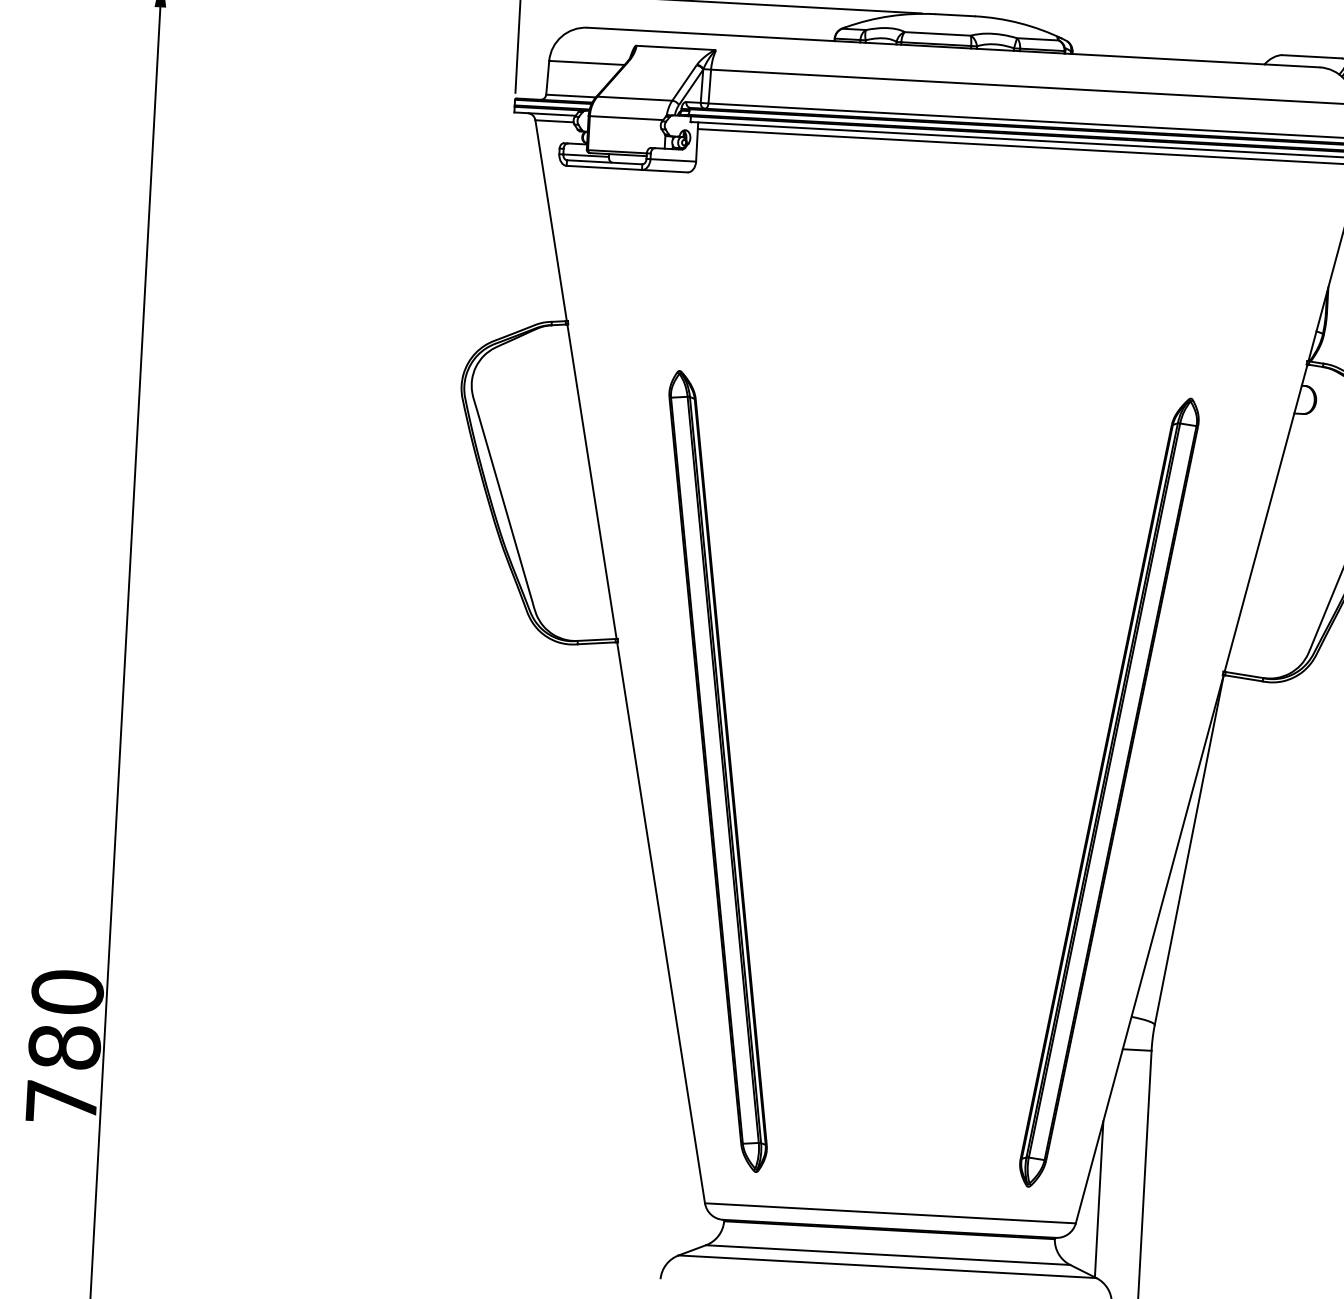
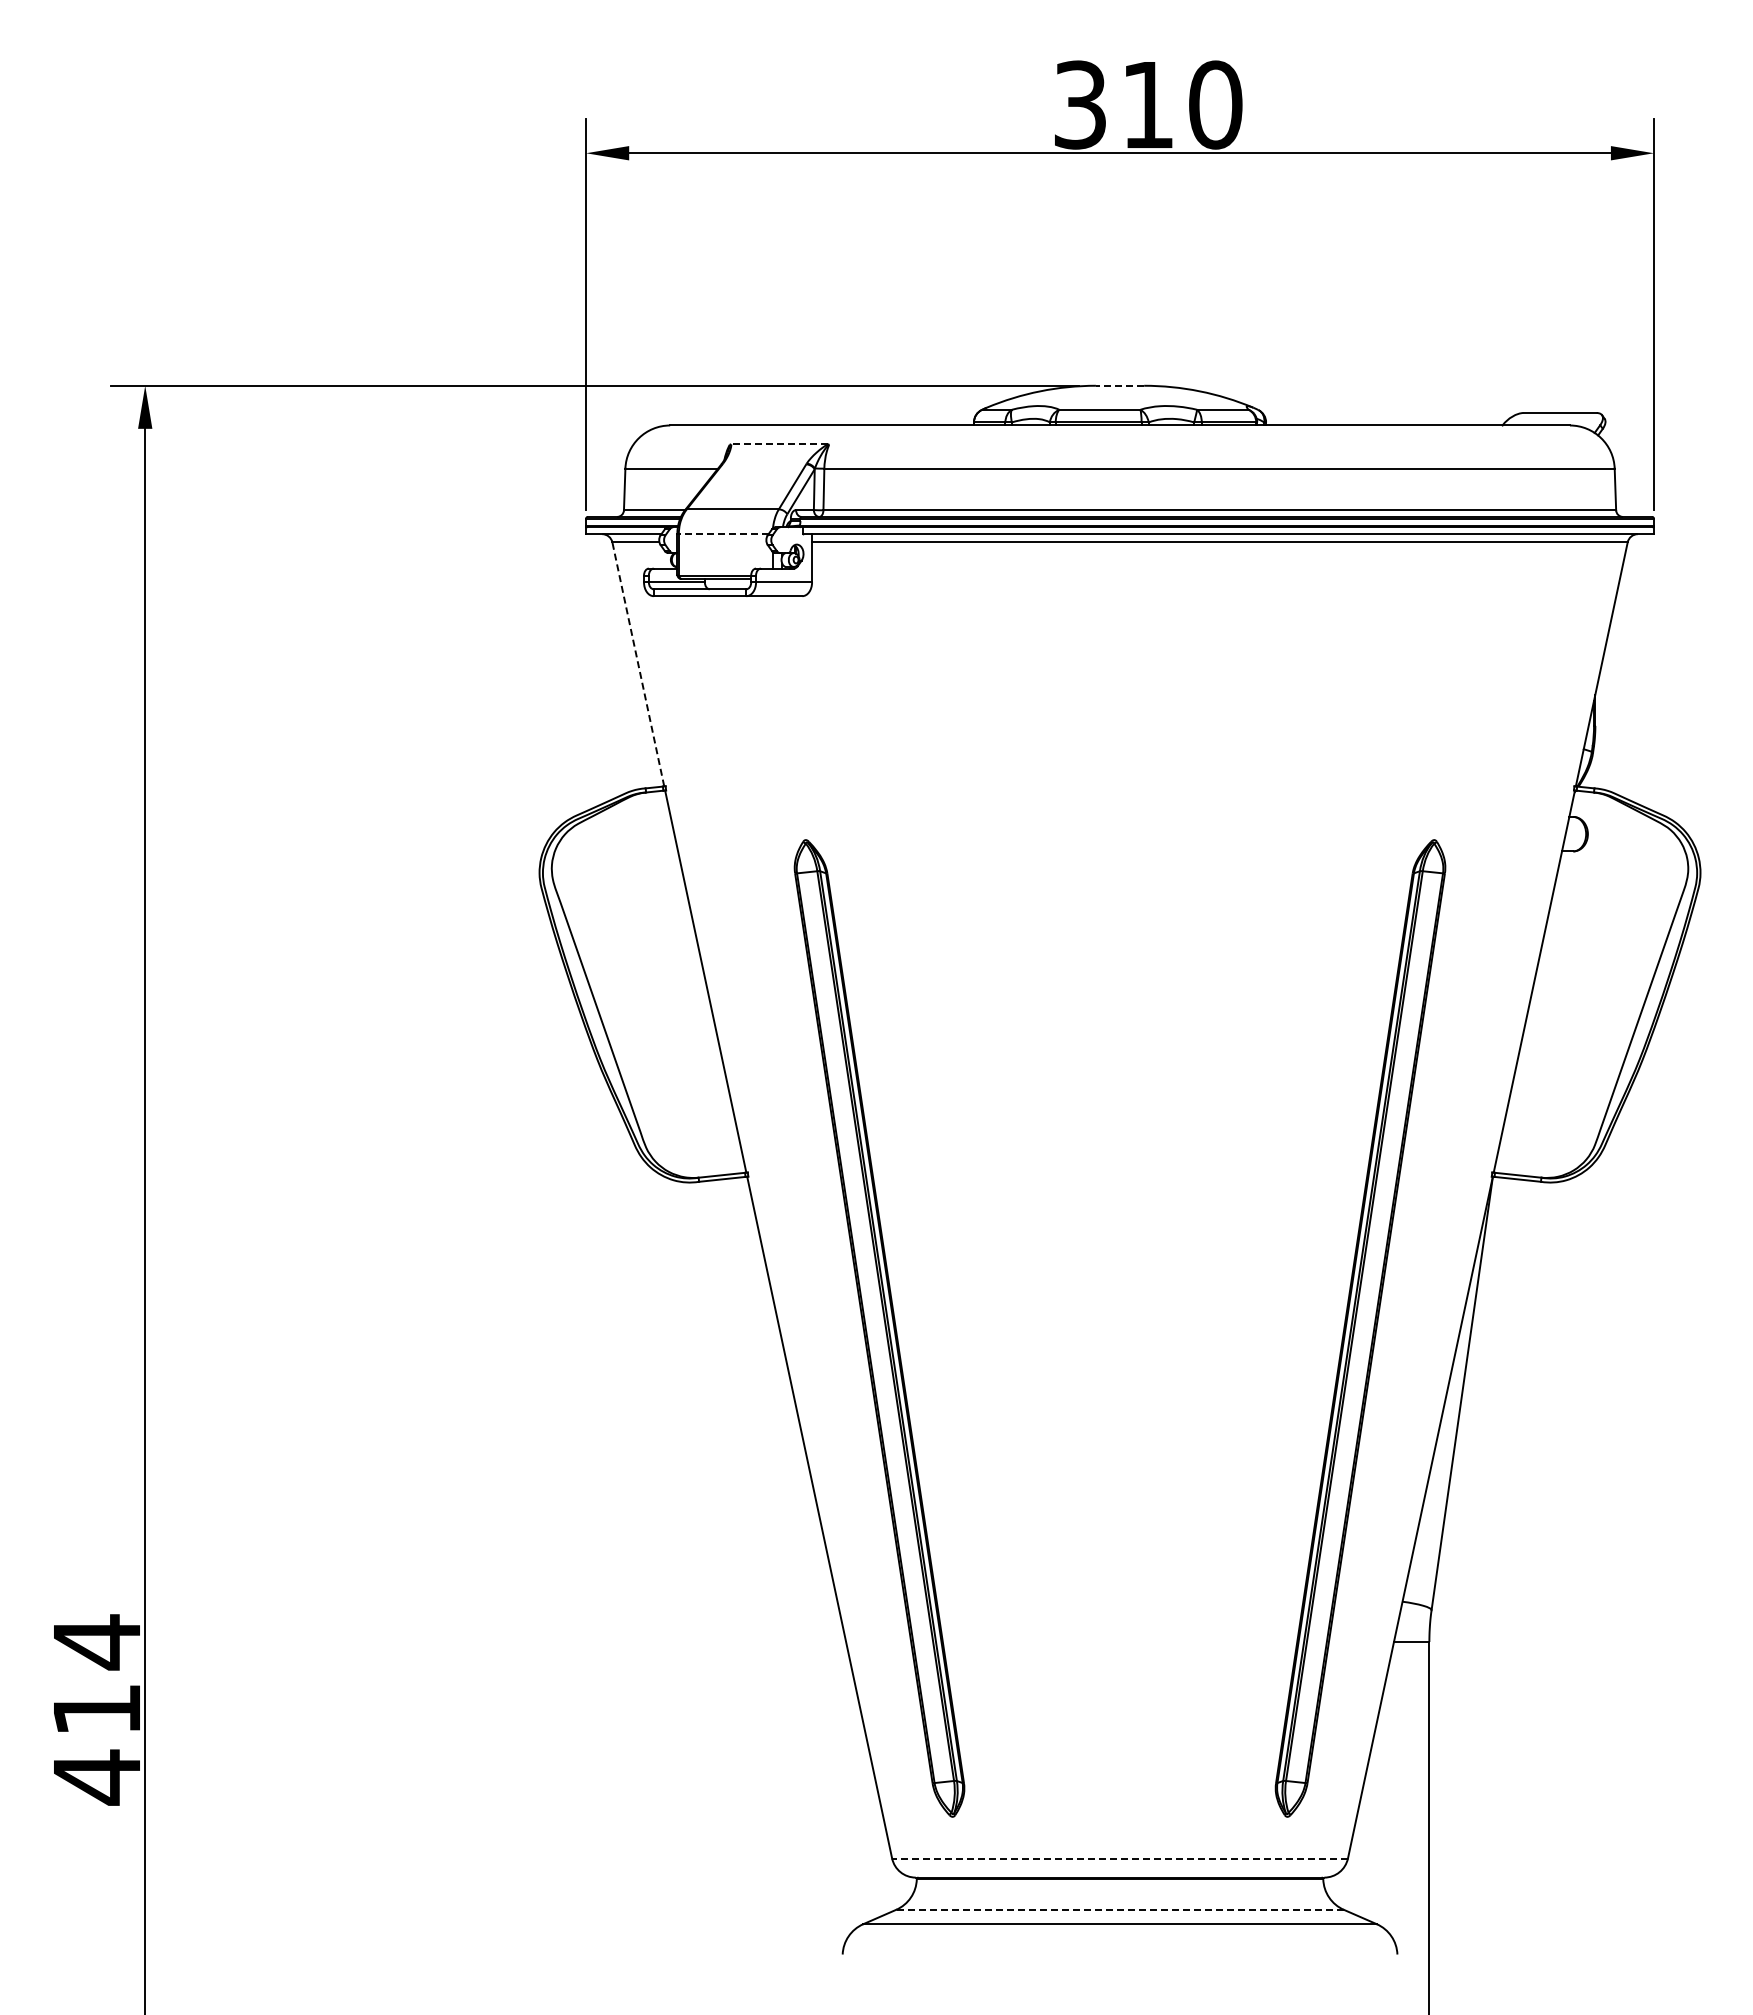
line: (954, 15) -> (1119, 385), solid -> dashed
line: (675, 48) -> (779, 444), solid -> dashed
line: (626, 117) -> (723, 533), solid -> dashed
line: (551, 220) -> (638, 664), solid -> dashed
text: (64, 1047) -> (96, 1709), 780 -> 414
line: (1098, 1199) -> (1374, 1827), removed
line: (890, 1213) -> (1120, 1858), solid -> dashed
line: (888, 1254) -> (1120, 1909), solid -> dashed

